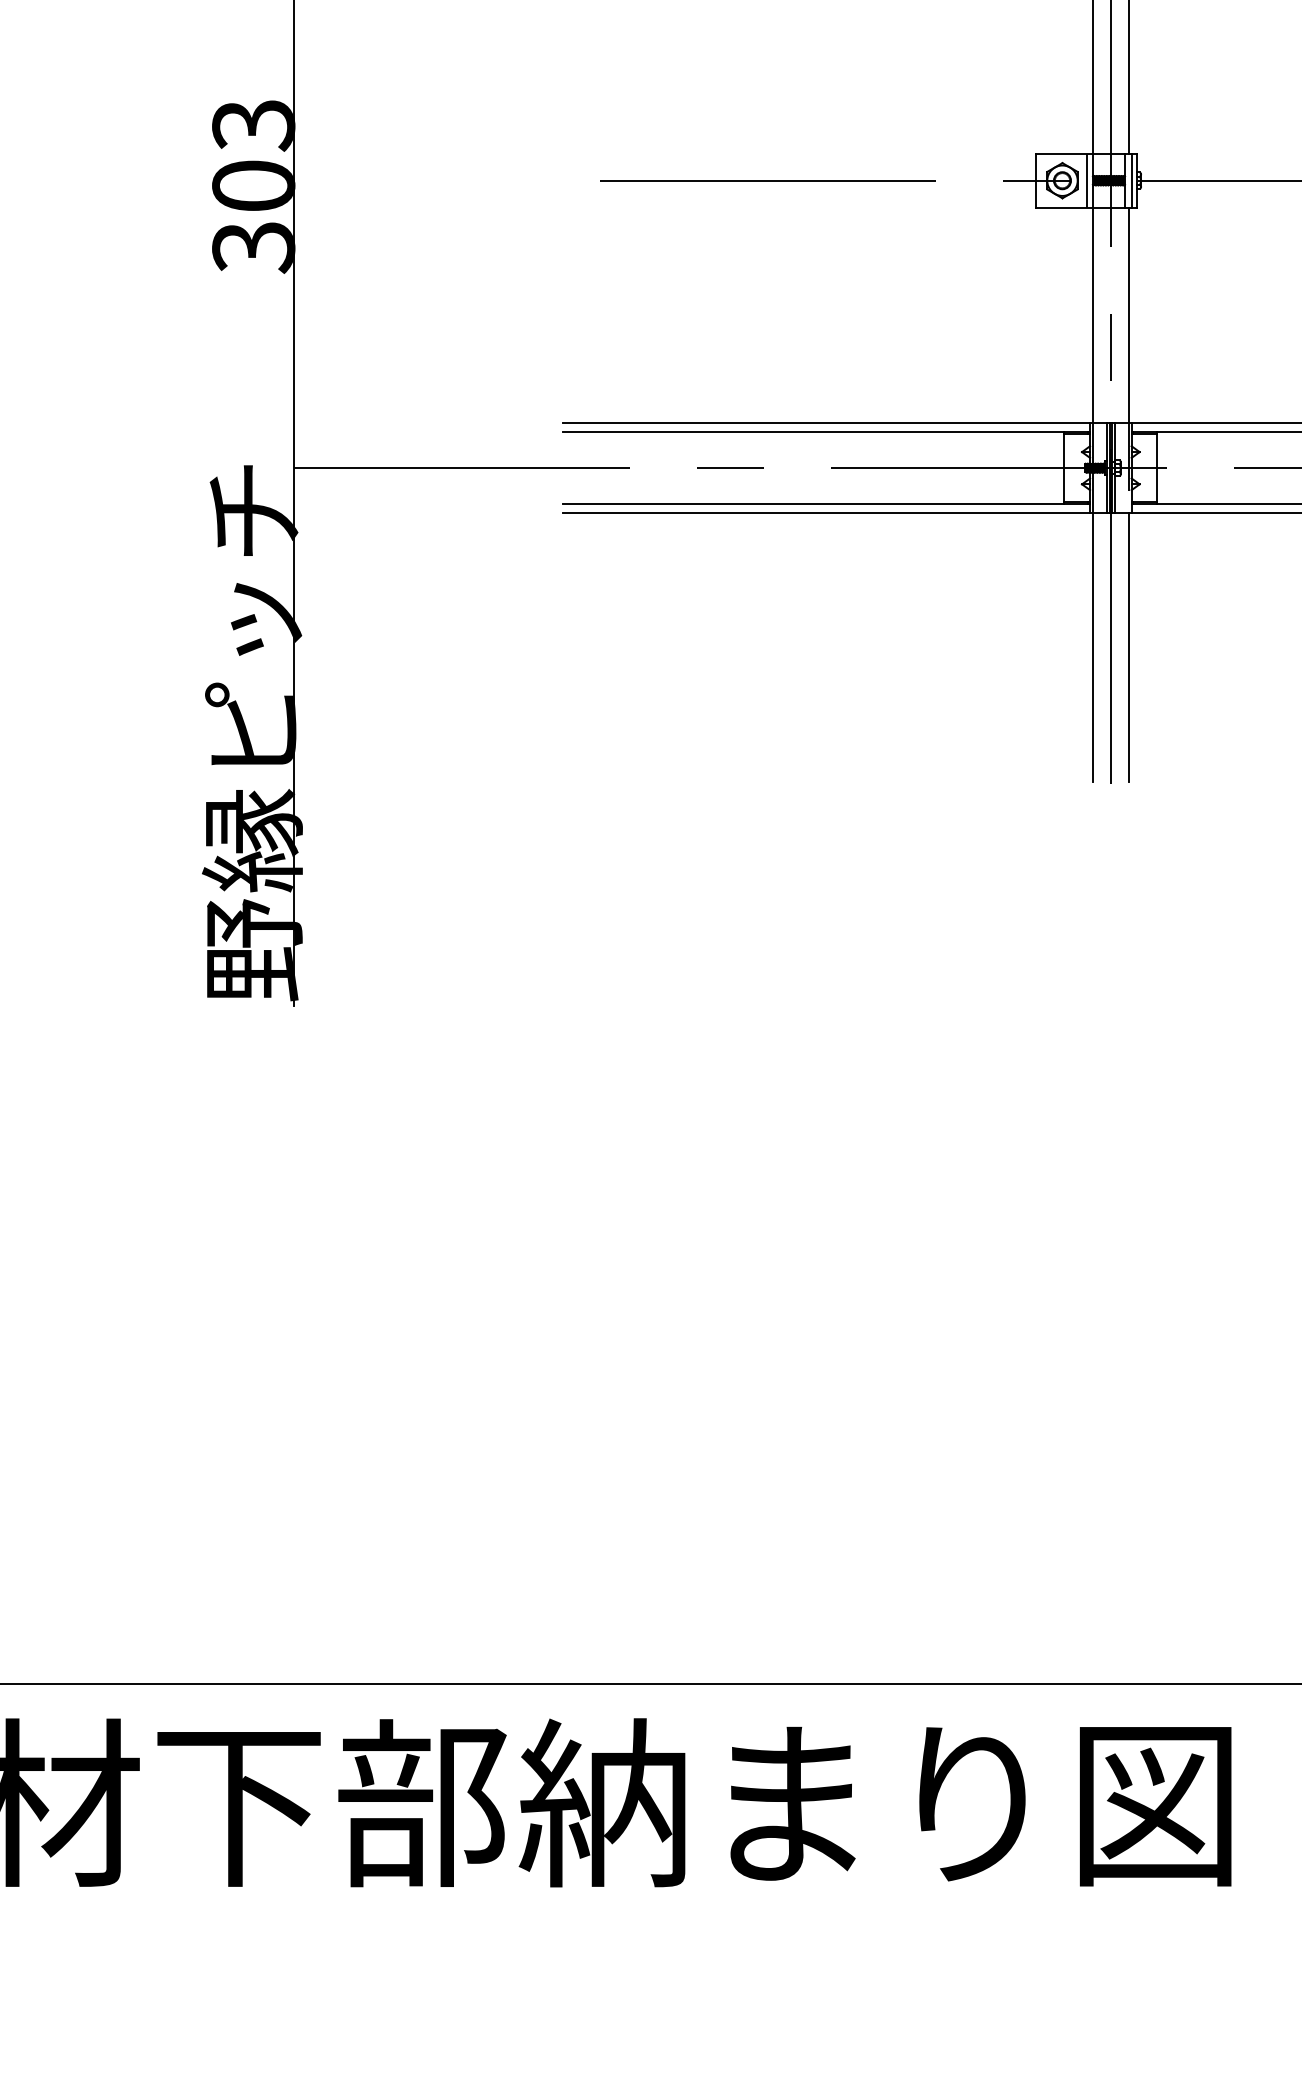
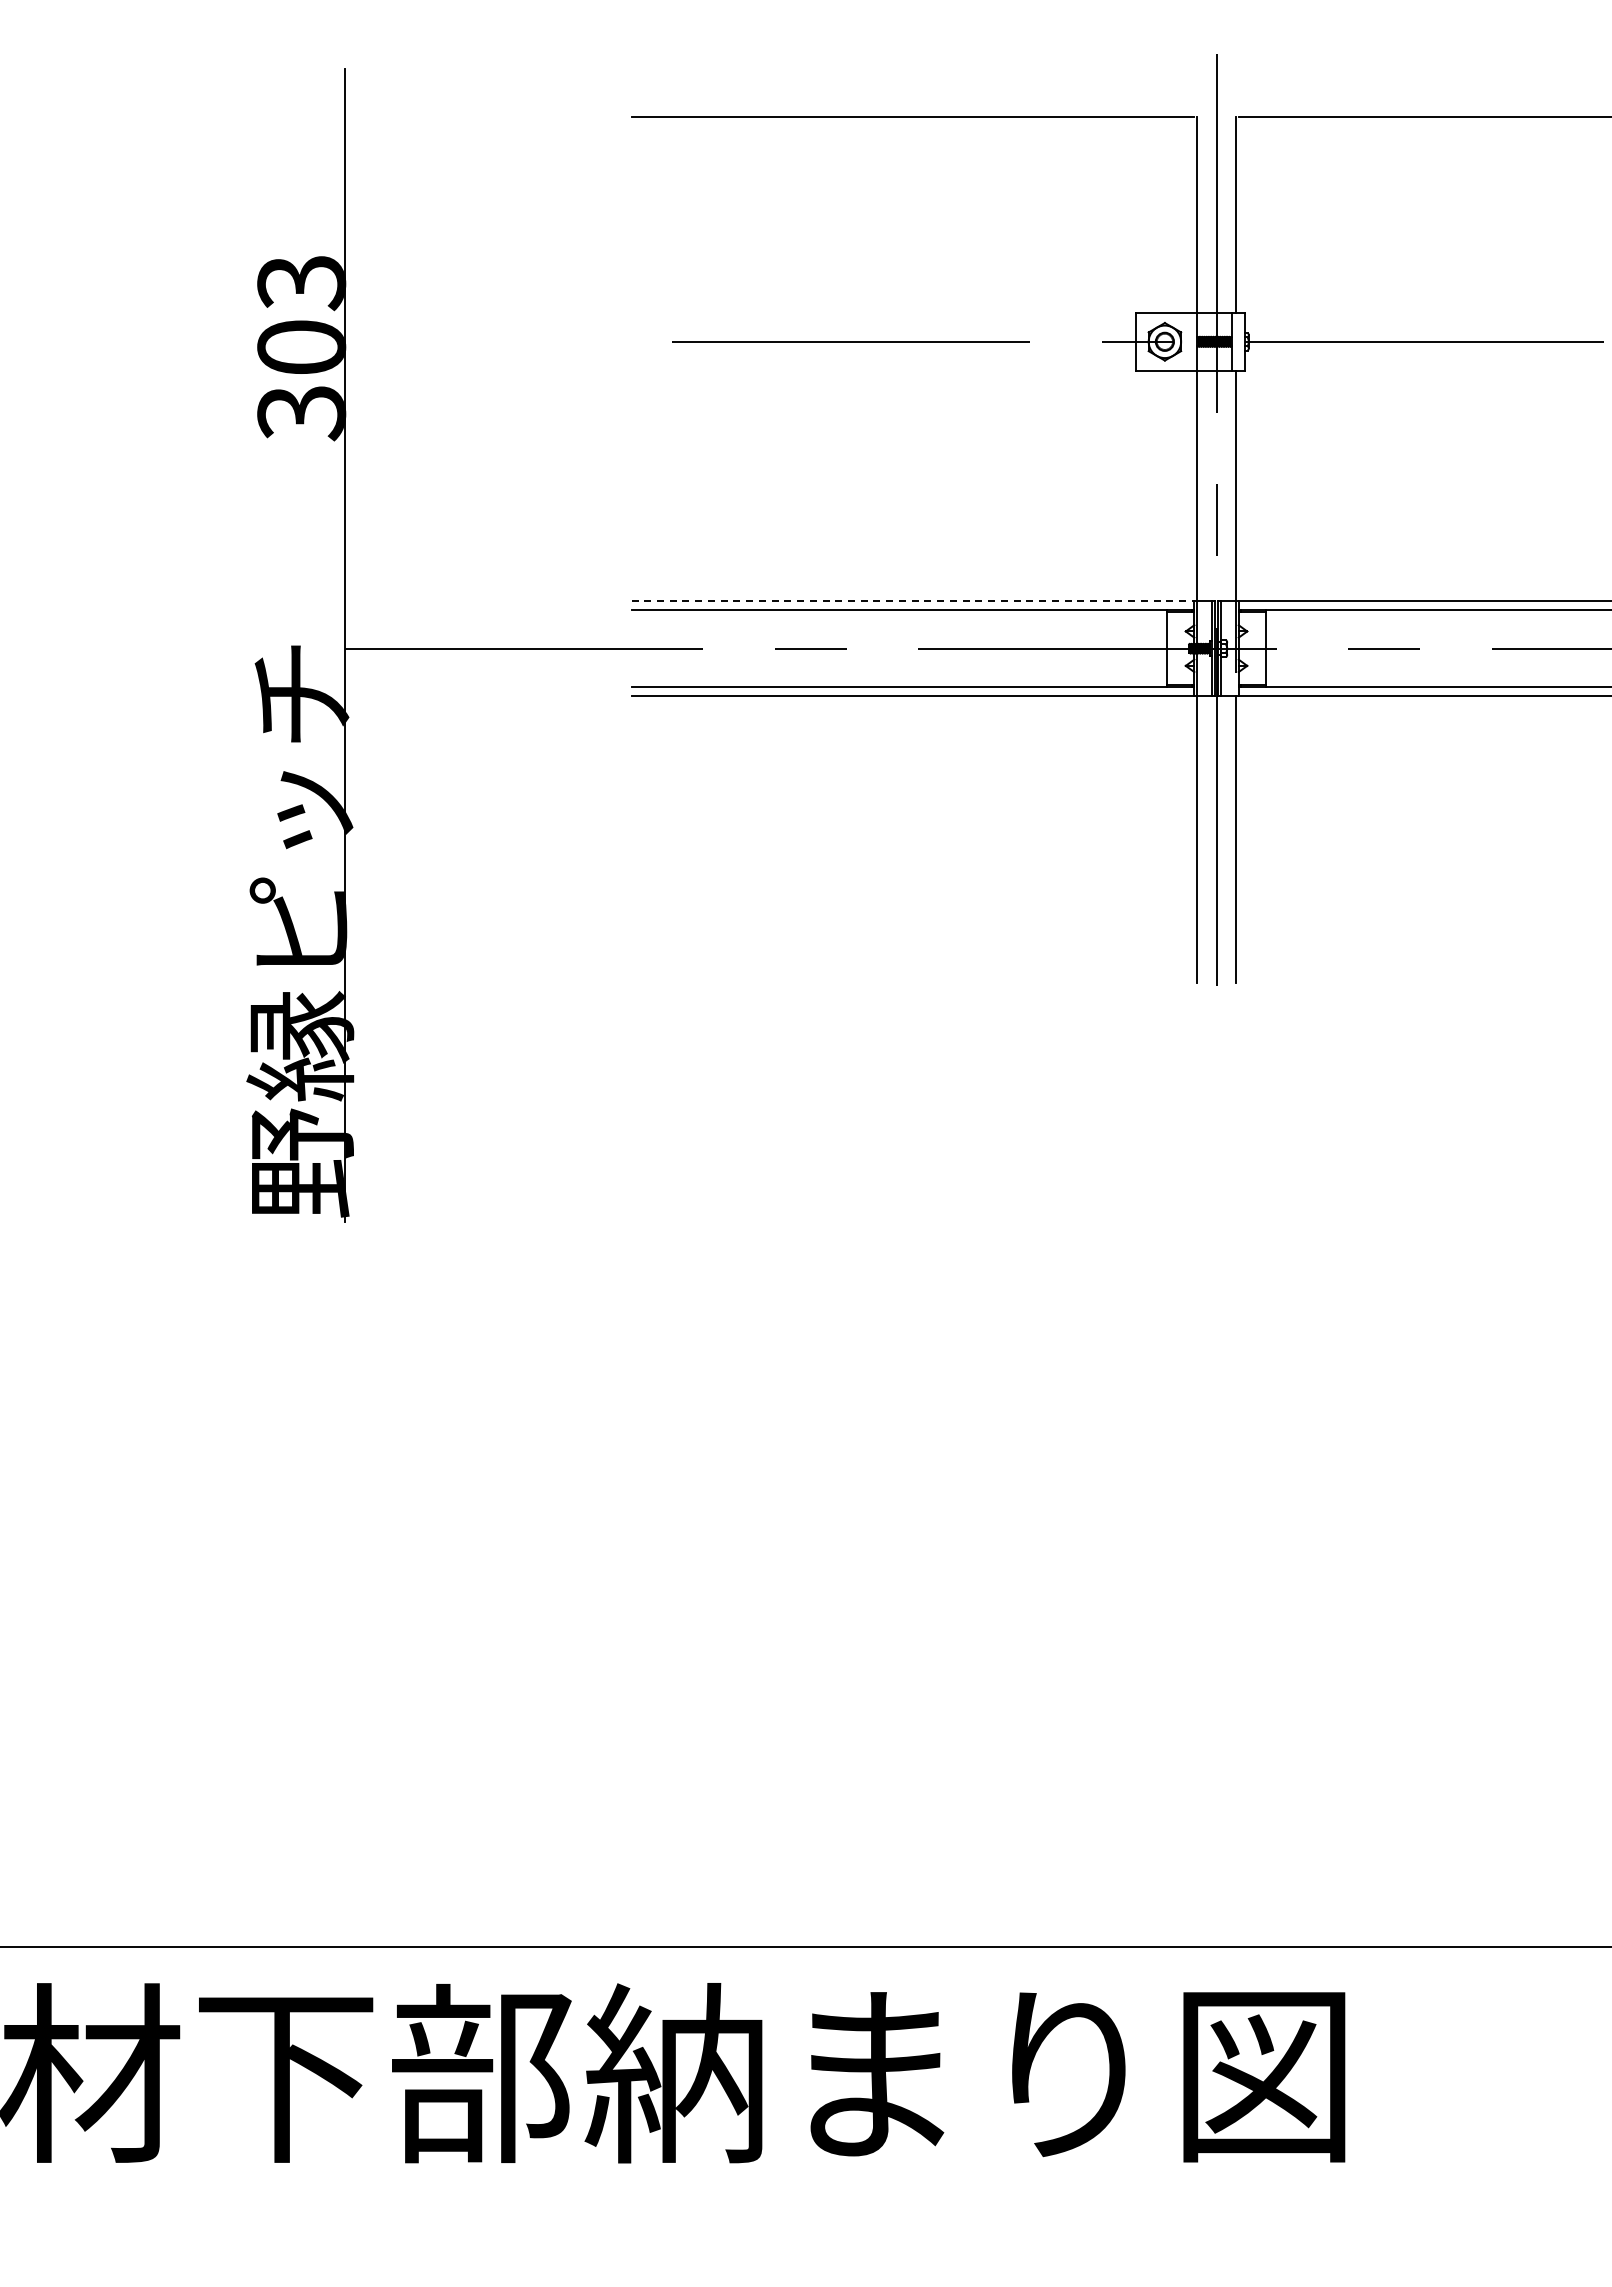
line: (1087, 180) -> (1191, 341), removed
line: (1132, 180) -> (1239, 341), removed
line: (826, 423) -> (913, 600), solid -> dashed

